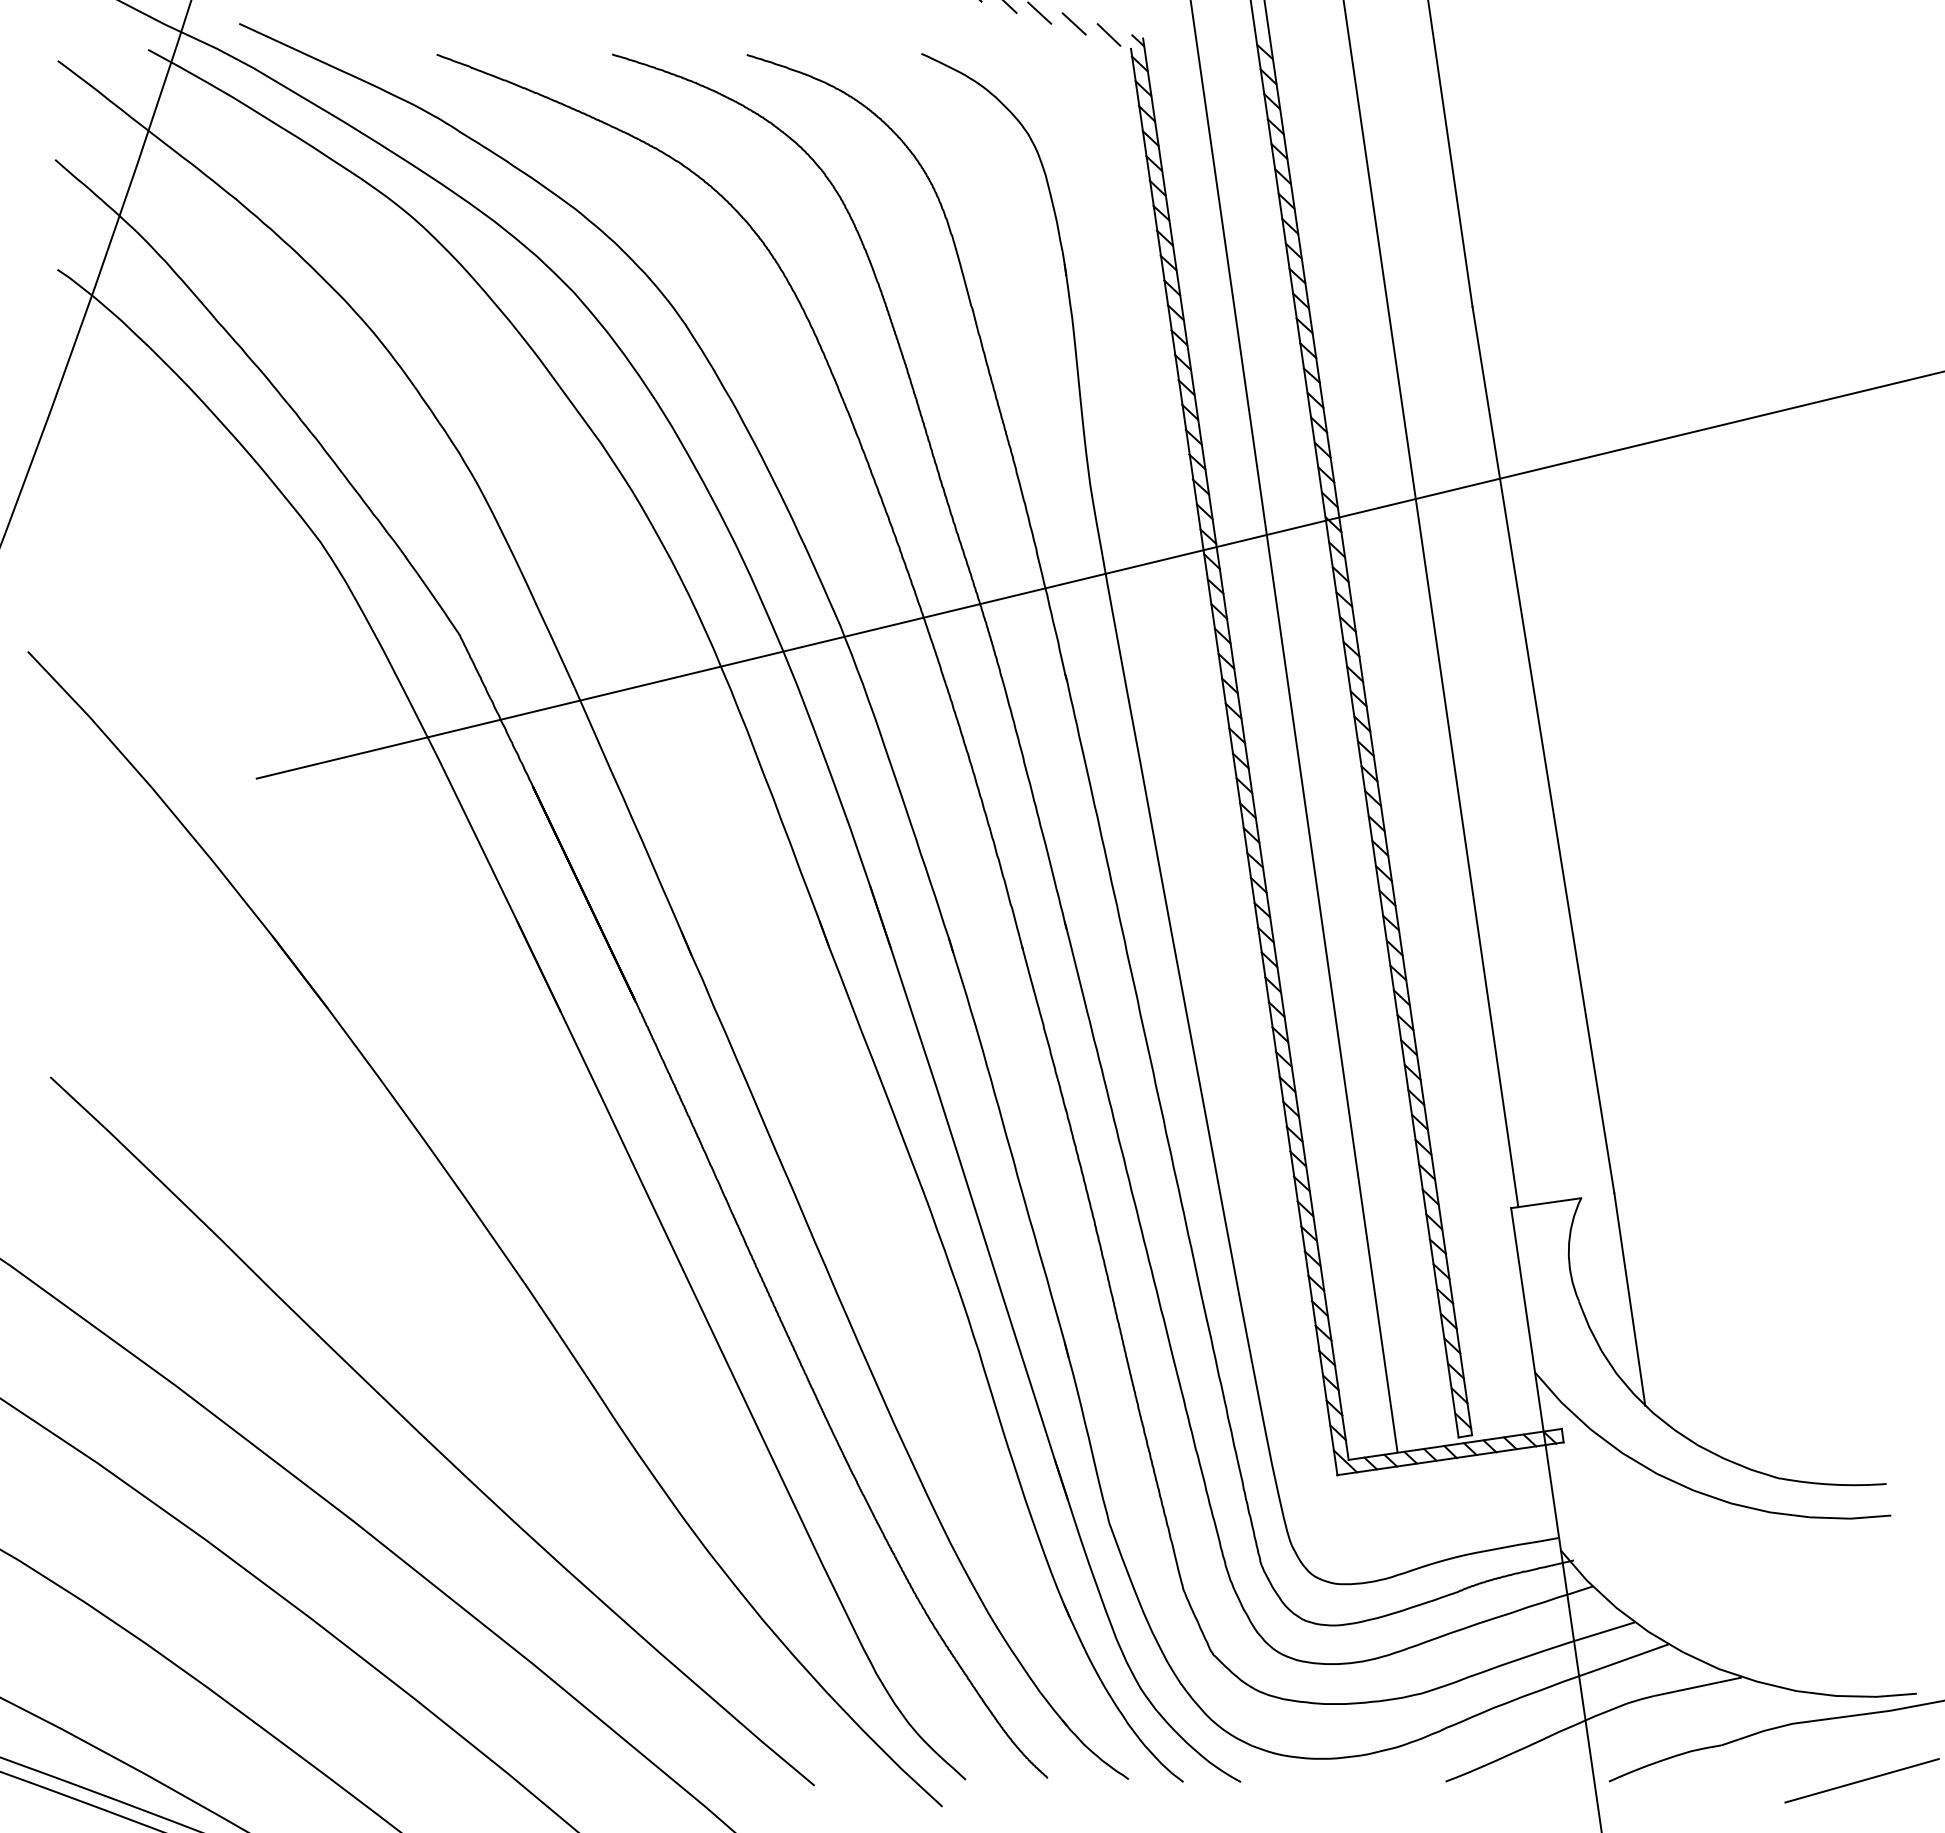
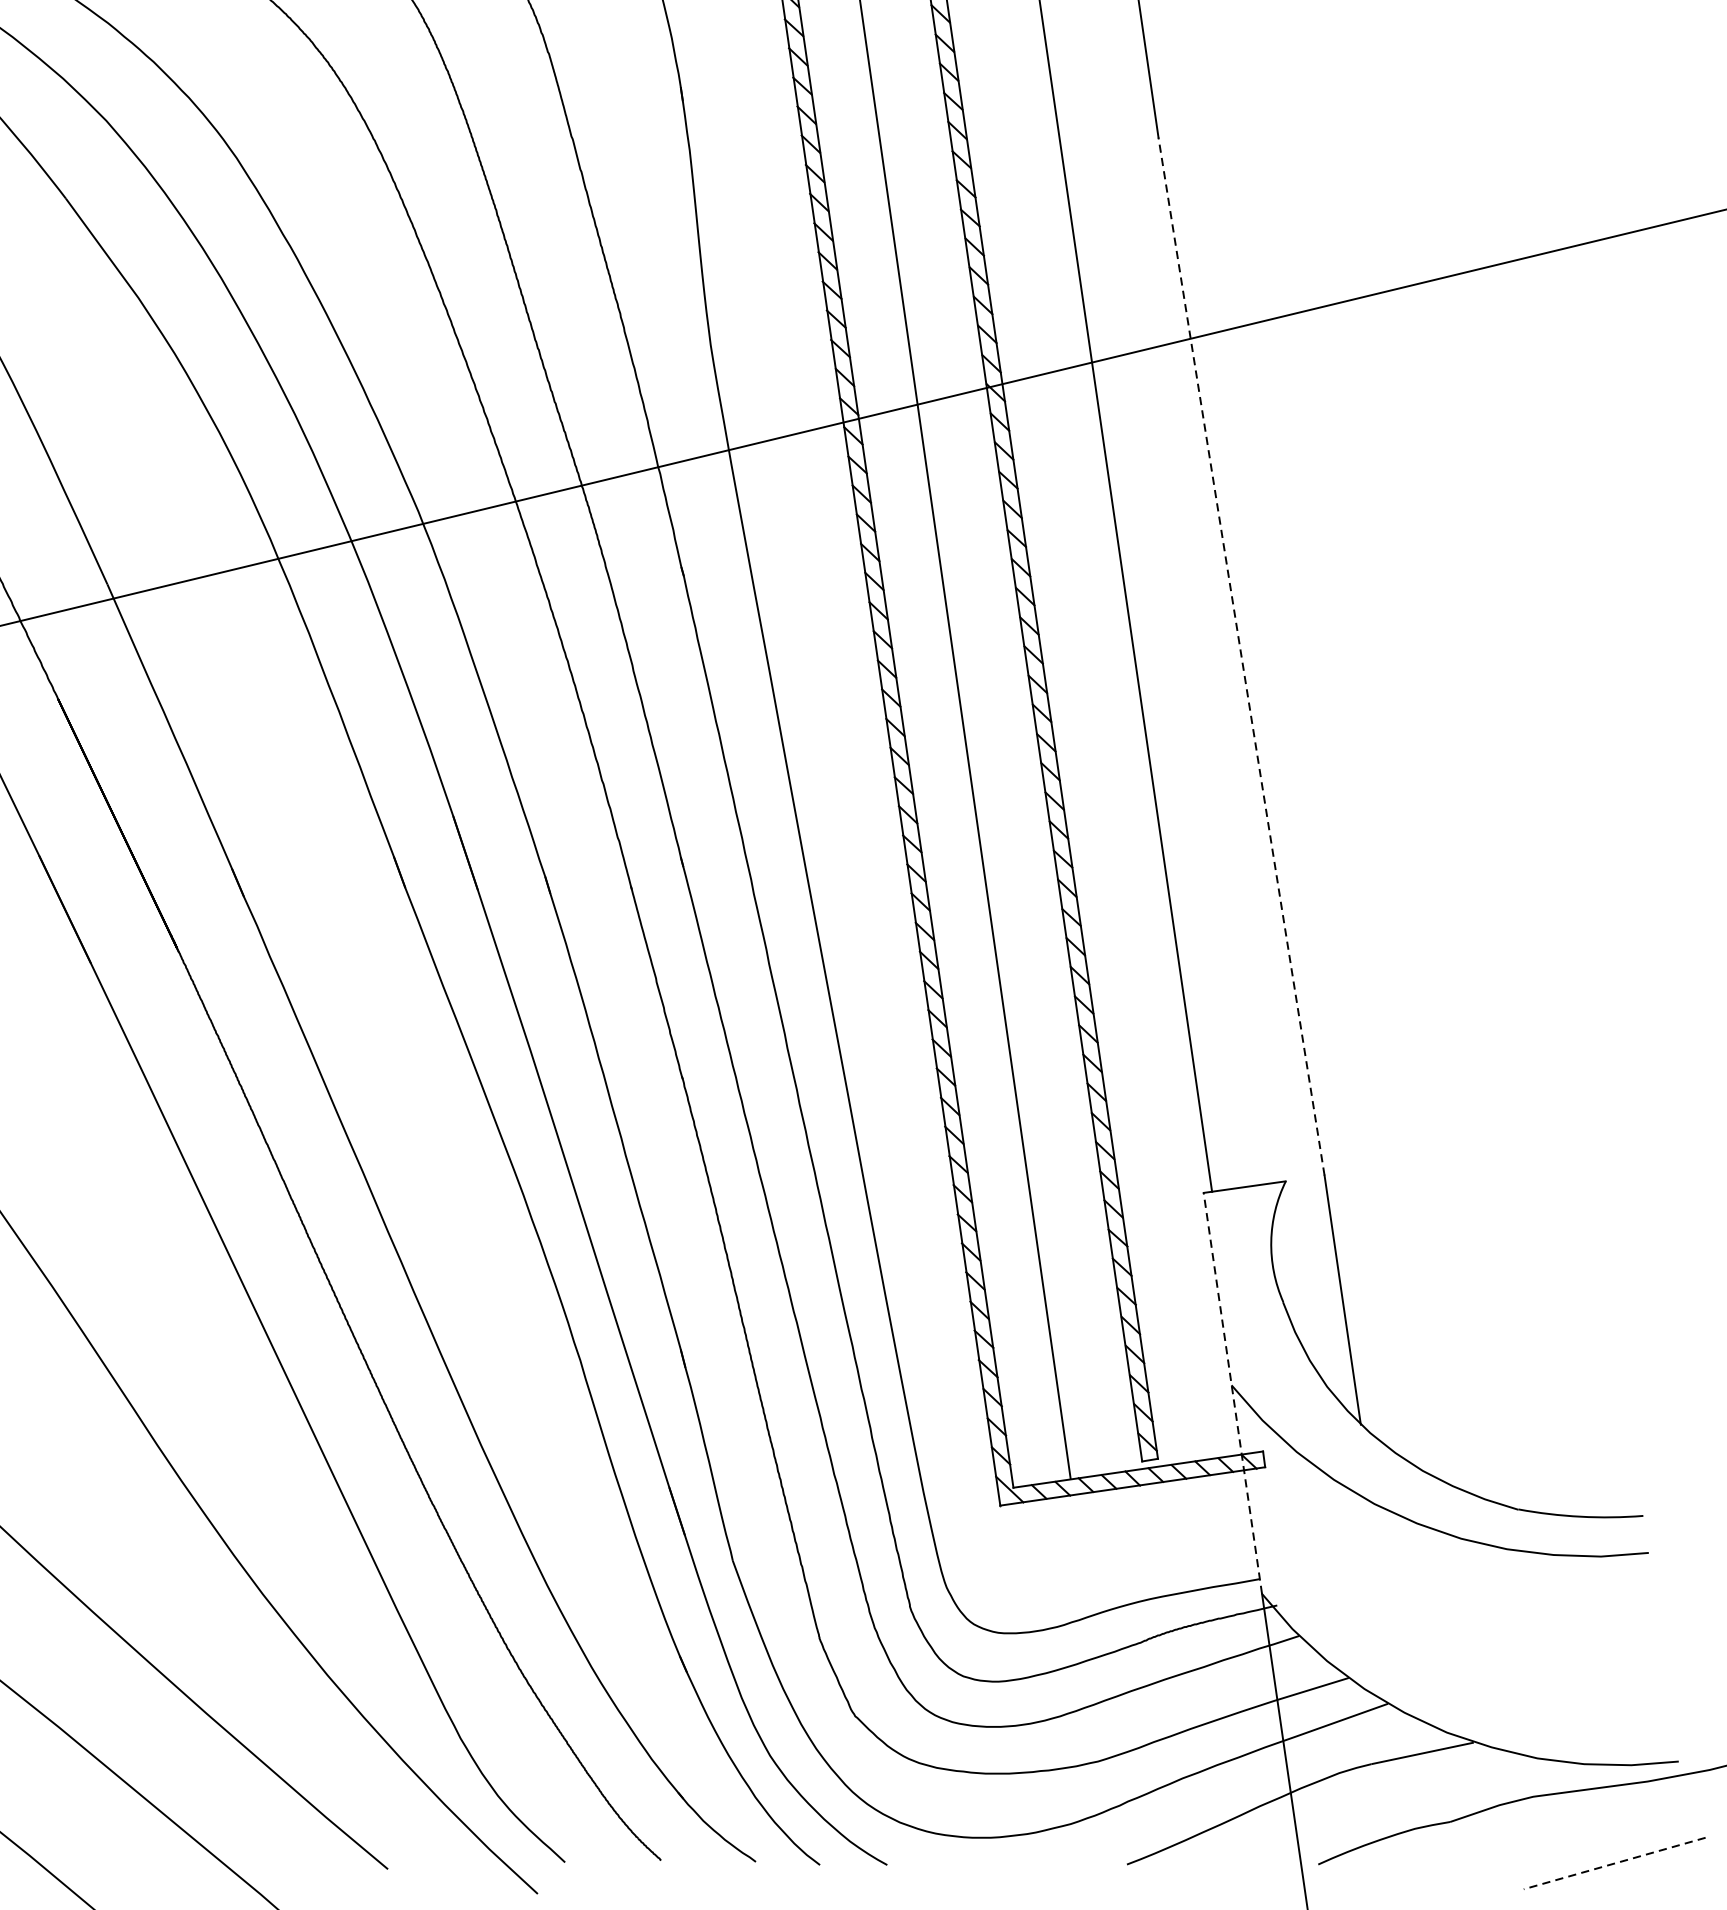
line: (1543, 750) -> (1241, 657), solid -> dashed
line: (1535, 1378) -> (1232, 1392), solid -> dashed
line: (1862, 1780) -> (1615, 1863), solid -> dashed

